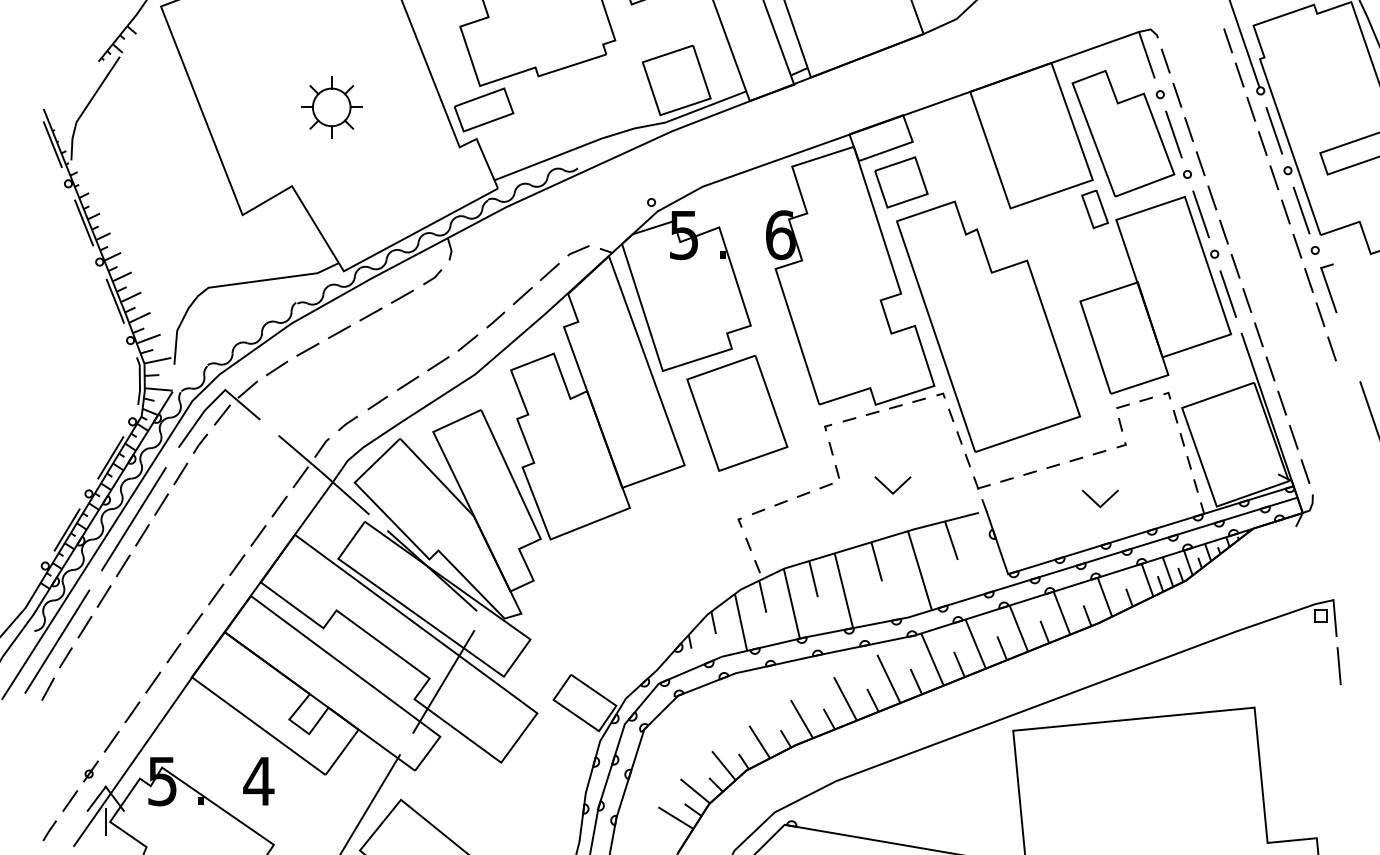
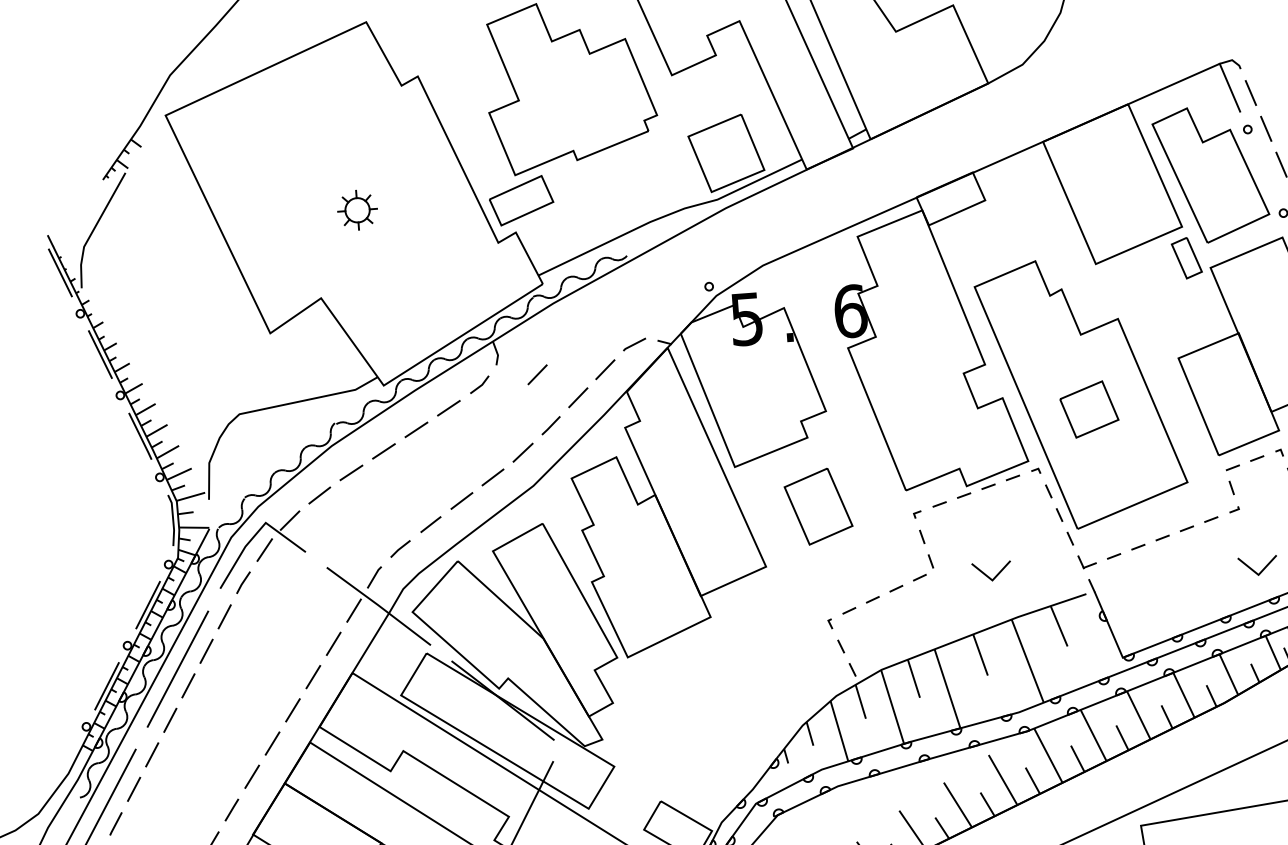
part: (331, 107) -> (357, 210), size x0.6
line: (1173, 134) -> (1265, 171), removed
part: (901, 182) -> (1089, 409), moved
line: (486, 272) -> (537, 375), added
part: (737, 413) -> (818, 506), size x0.6
line: (1104, 501) -> (1262, 568), moved

